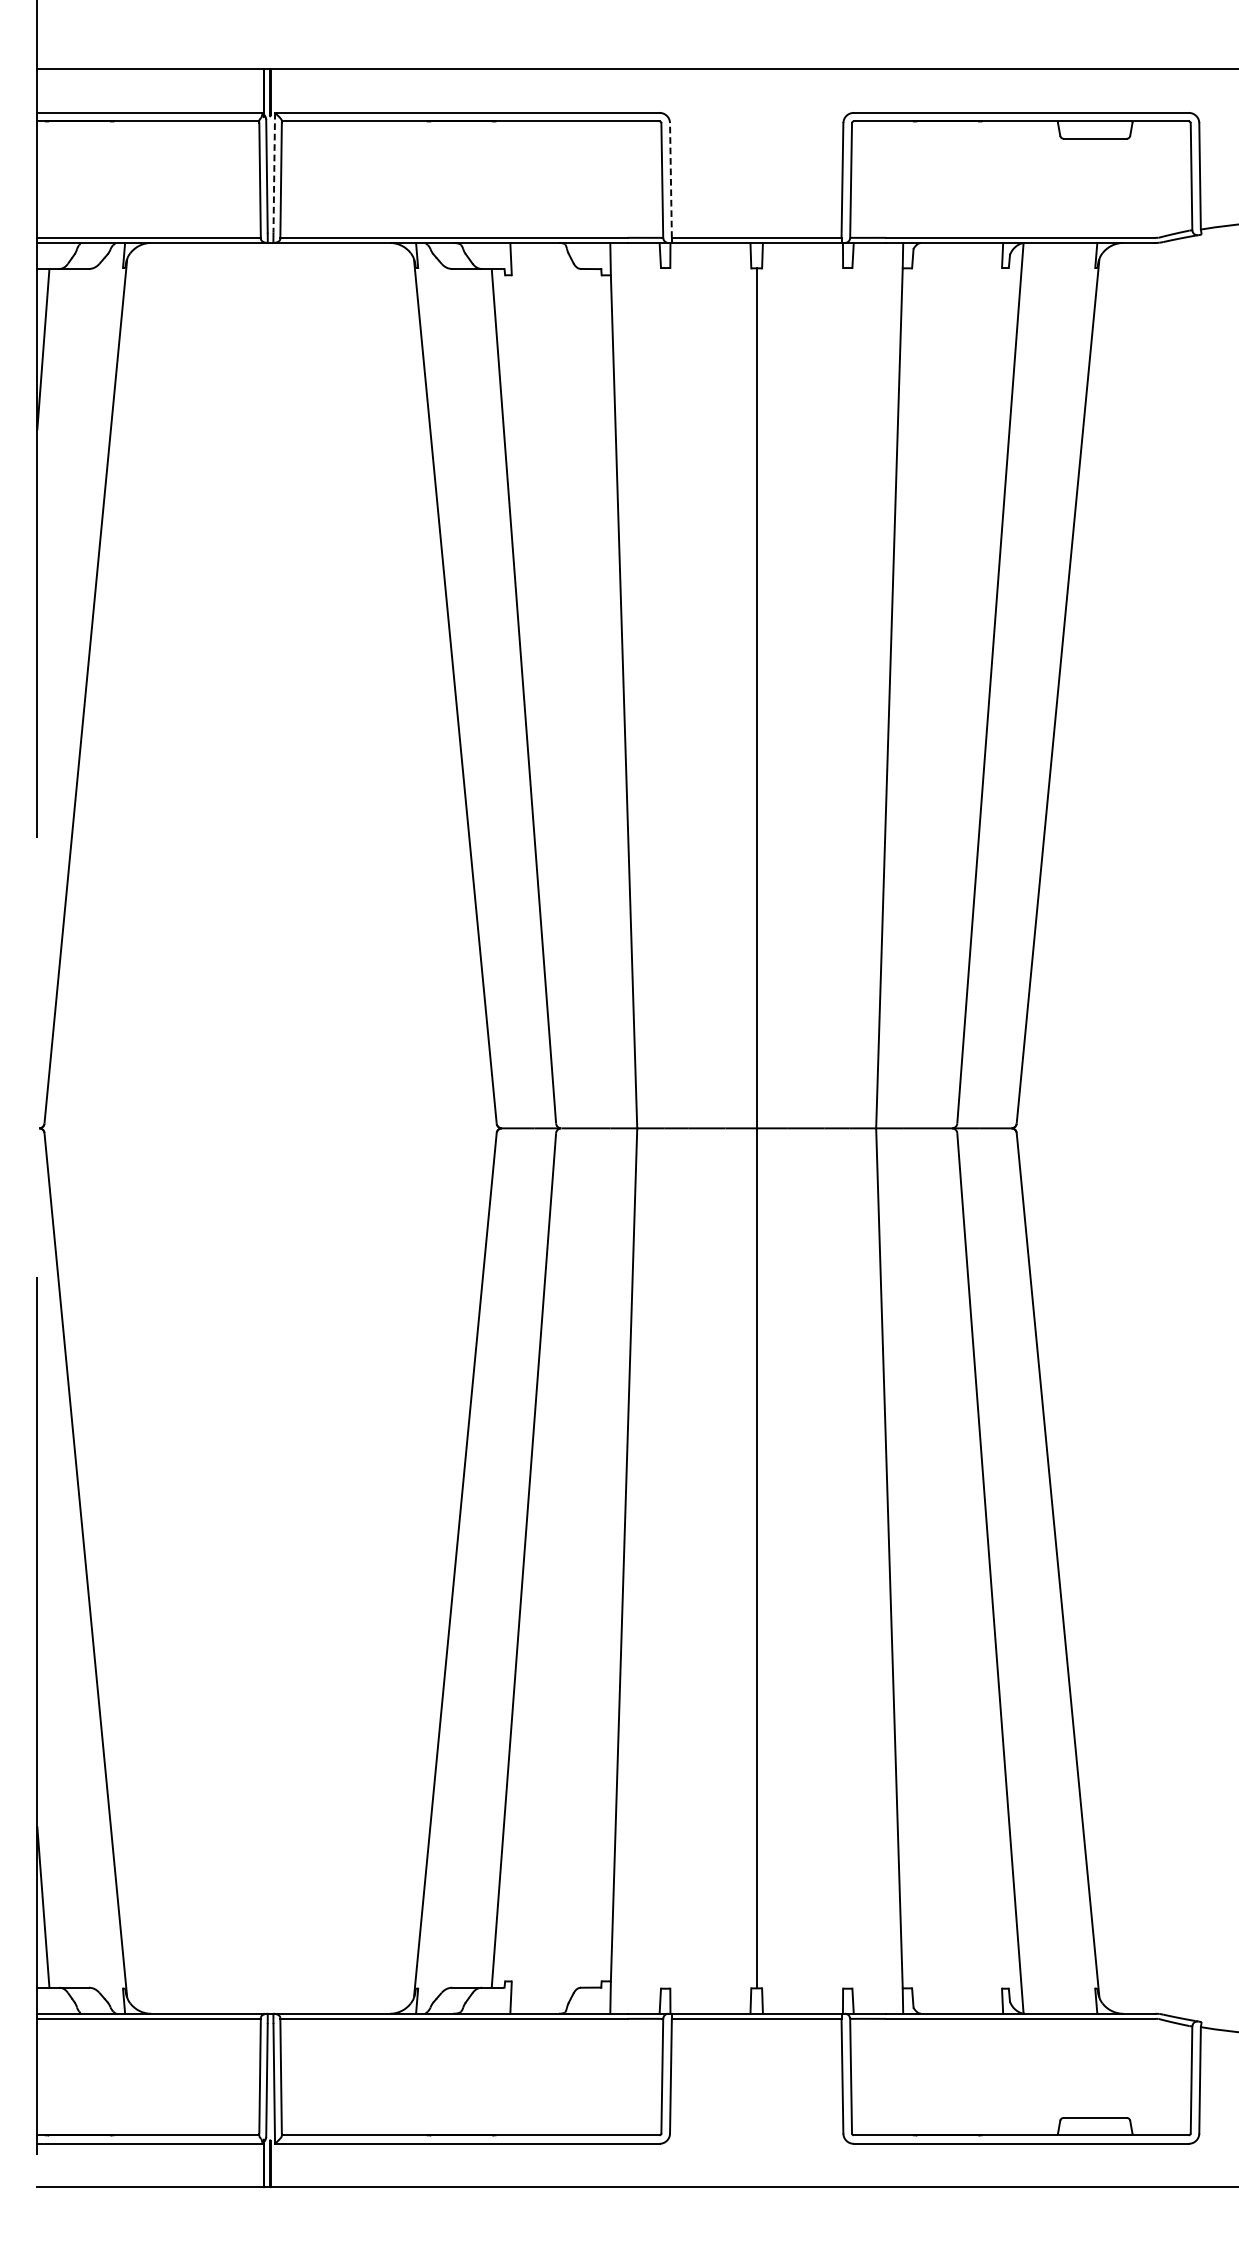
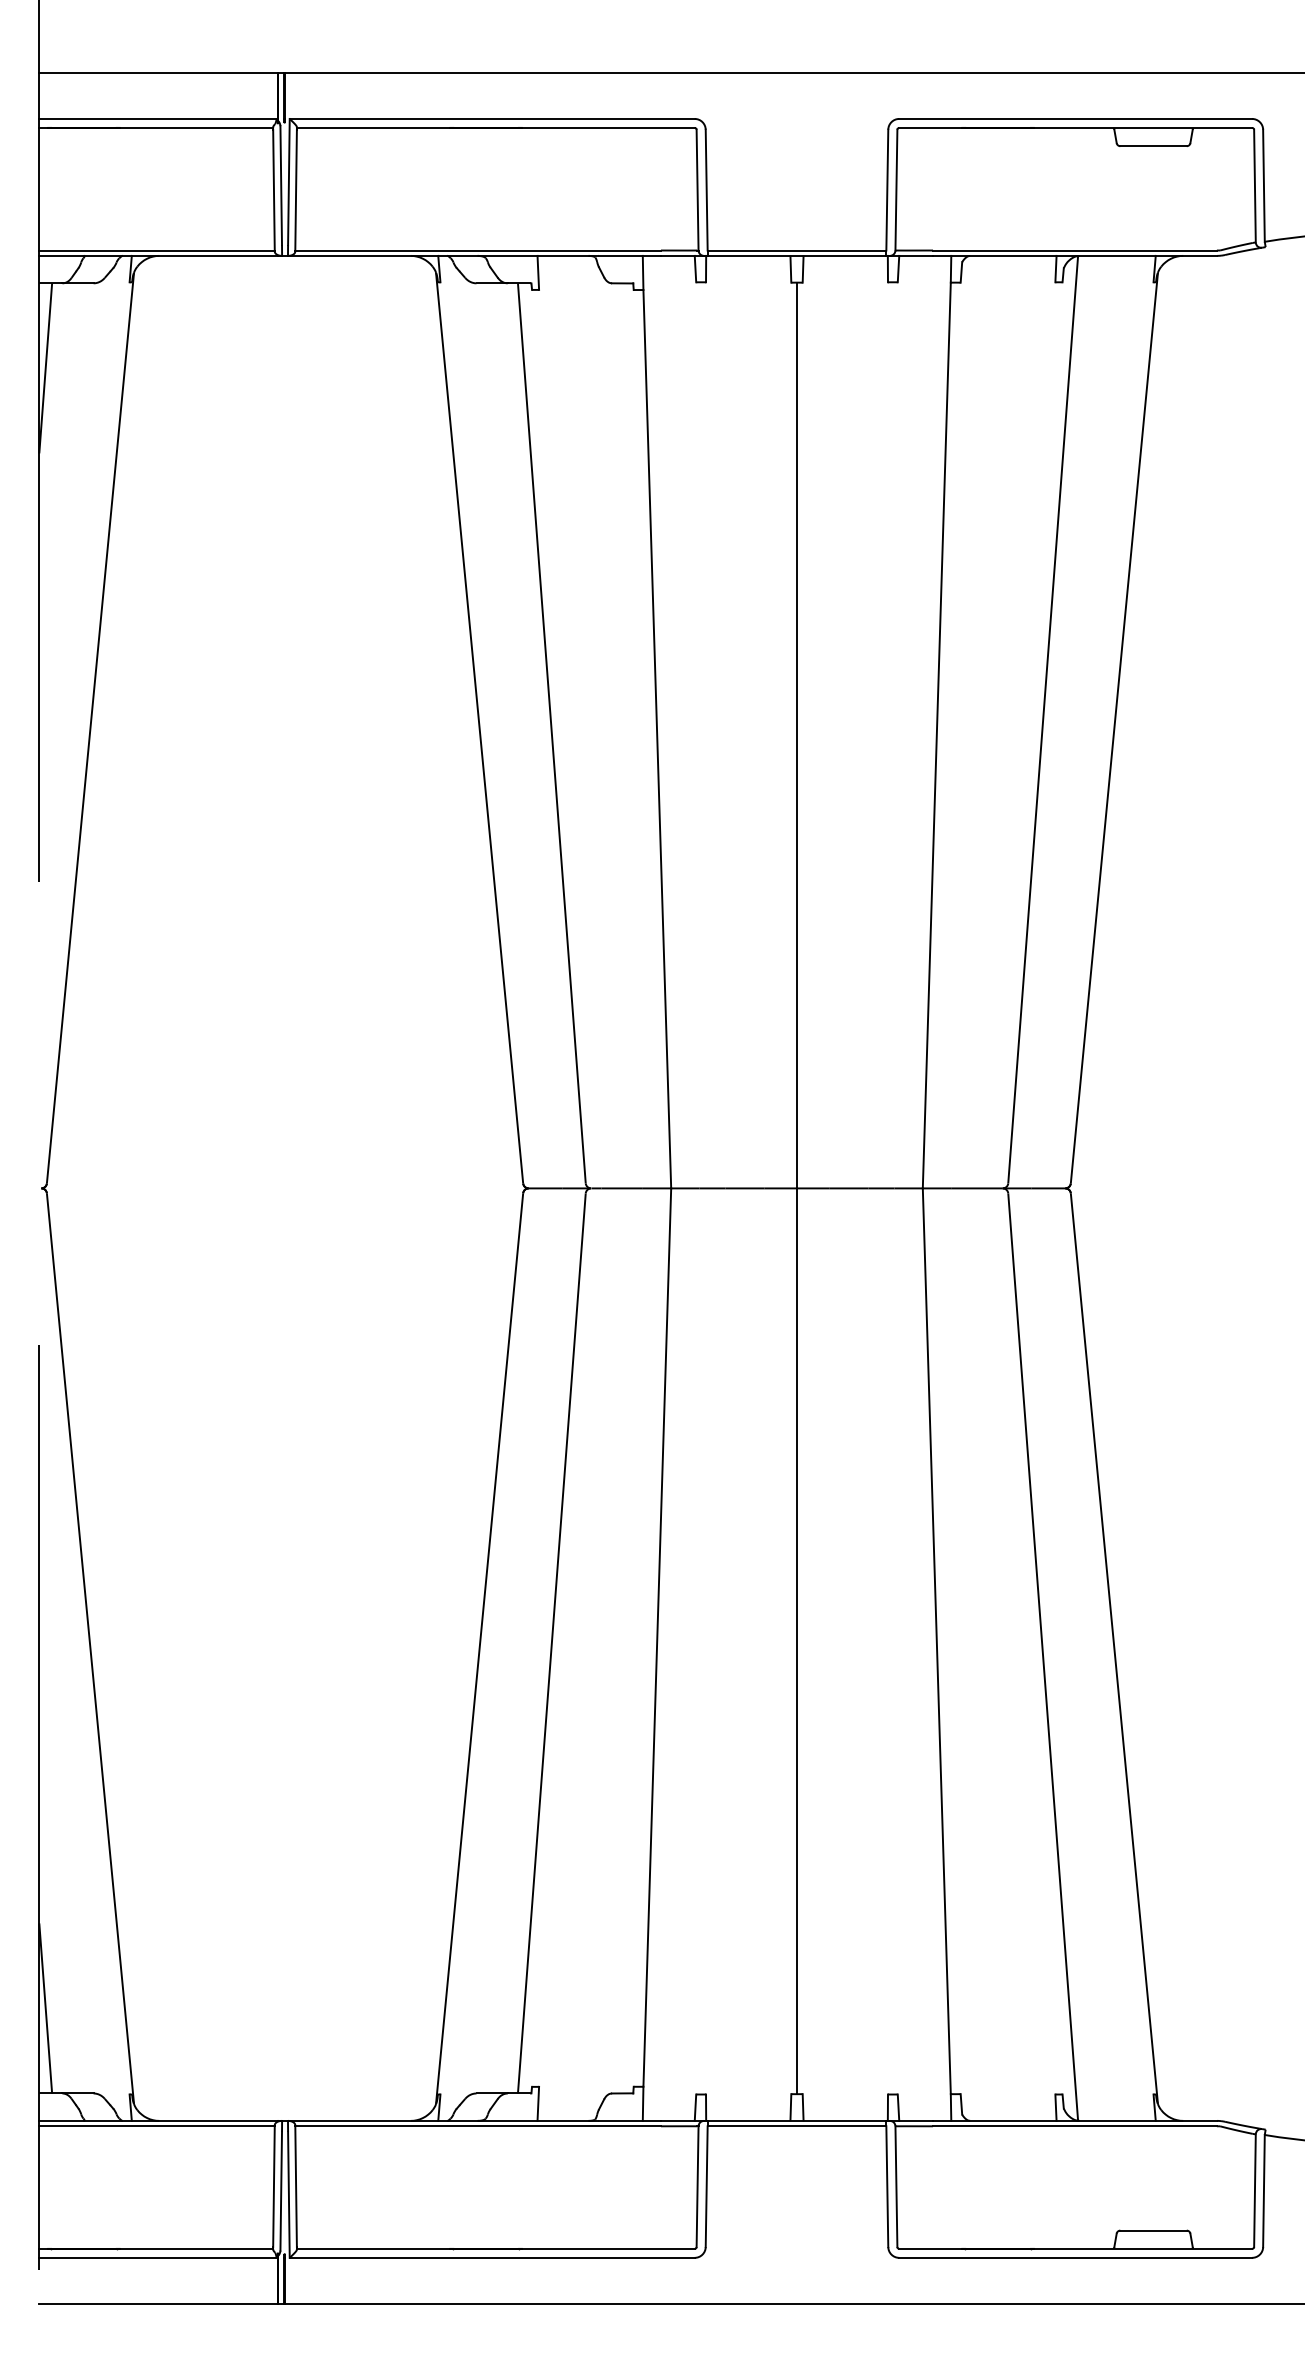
line: (273, 173) -> (288, 182), dashed -> solid
line: (670, 179) -> (706, 189), dashed -> solid

